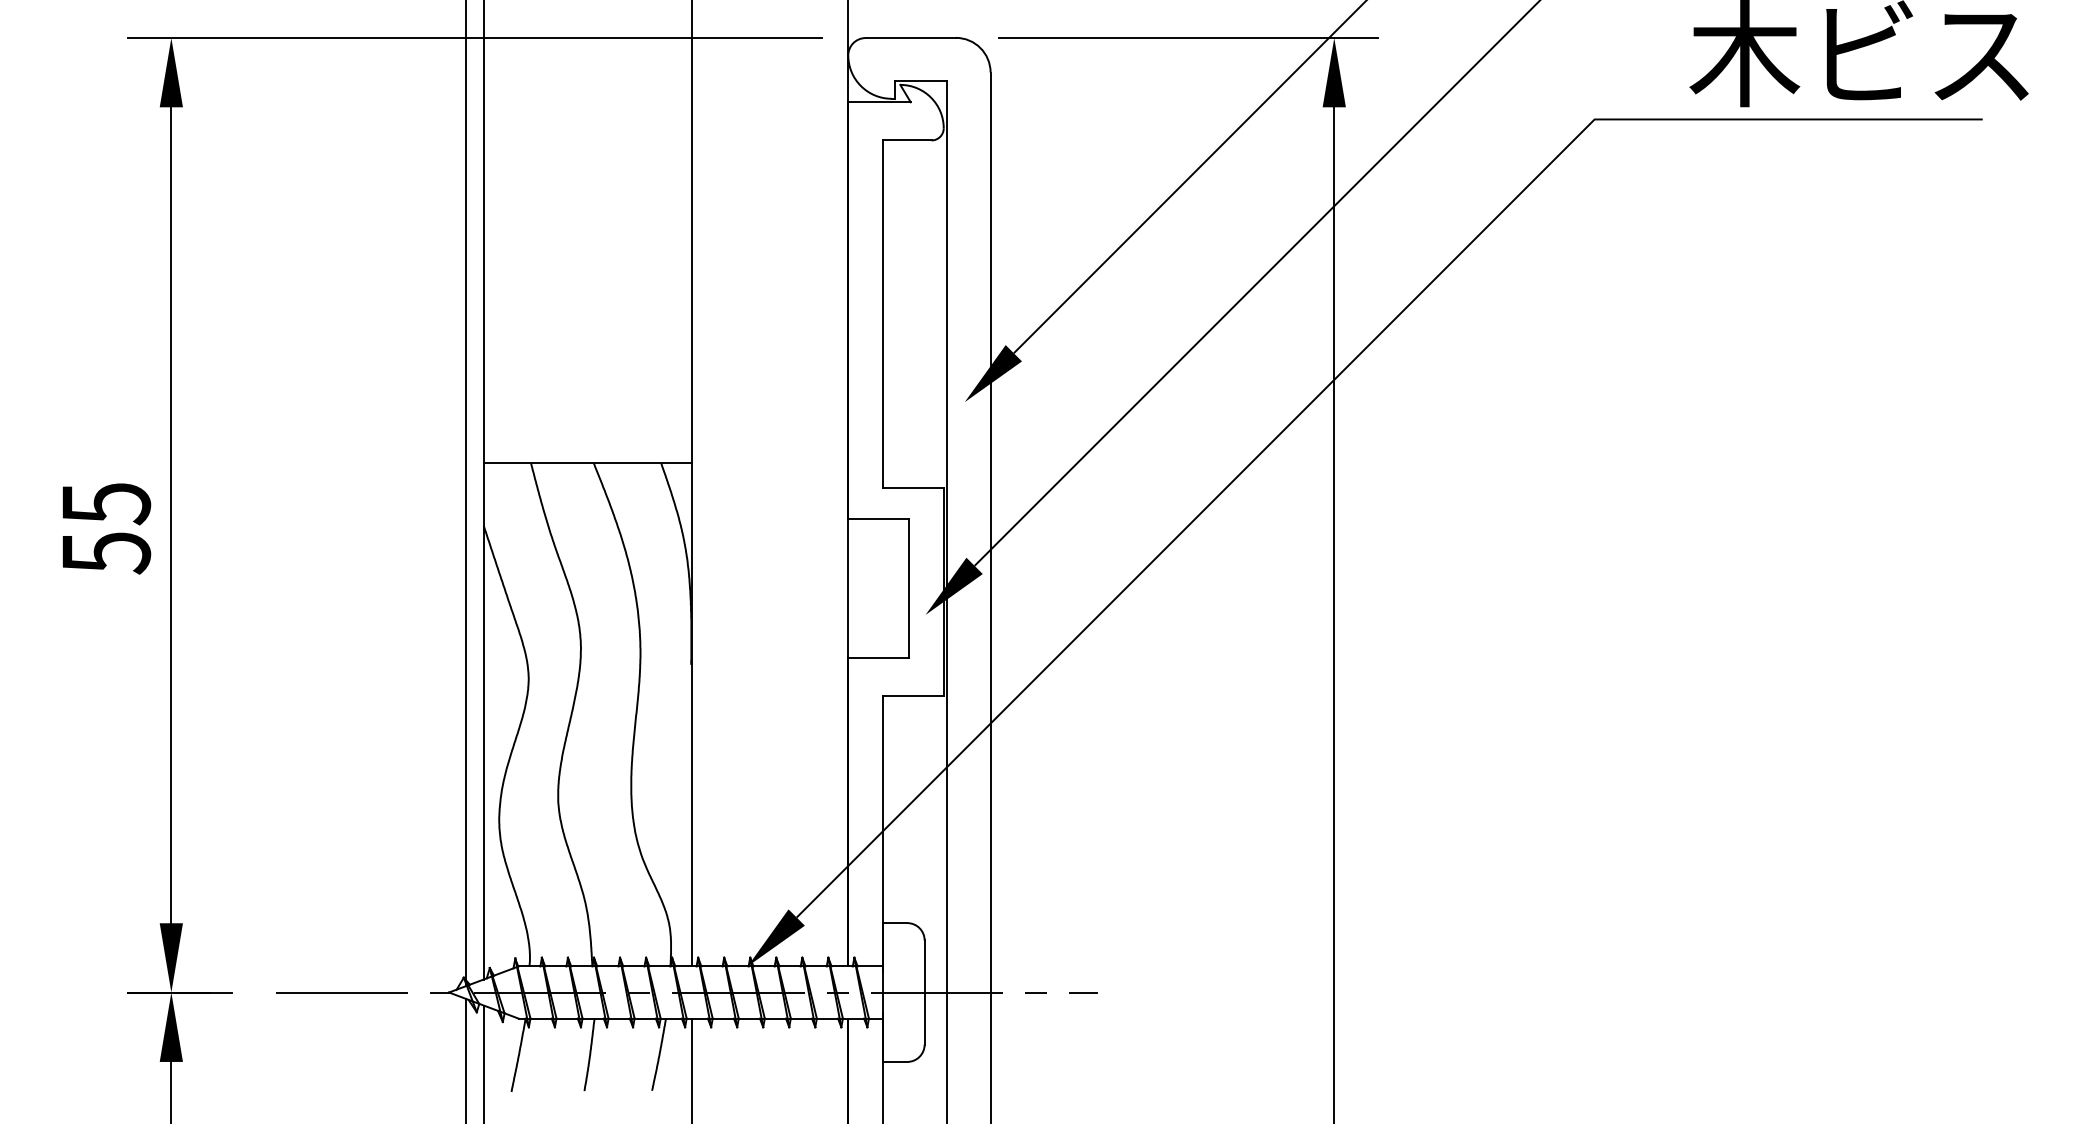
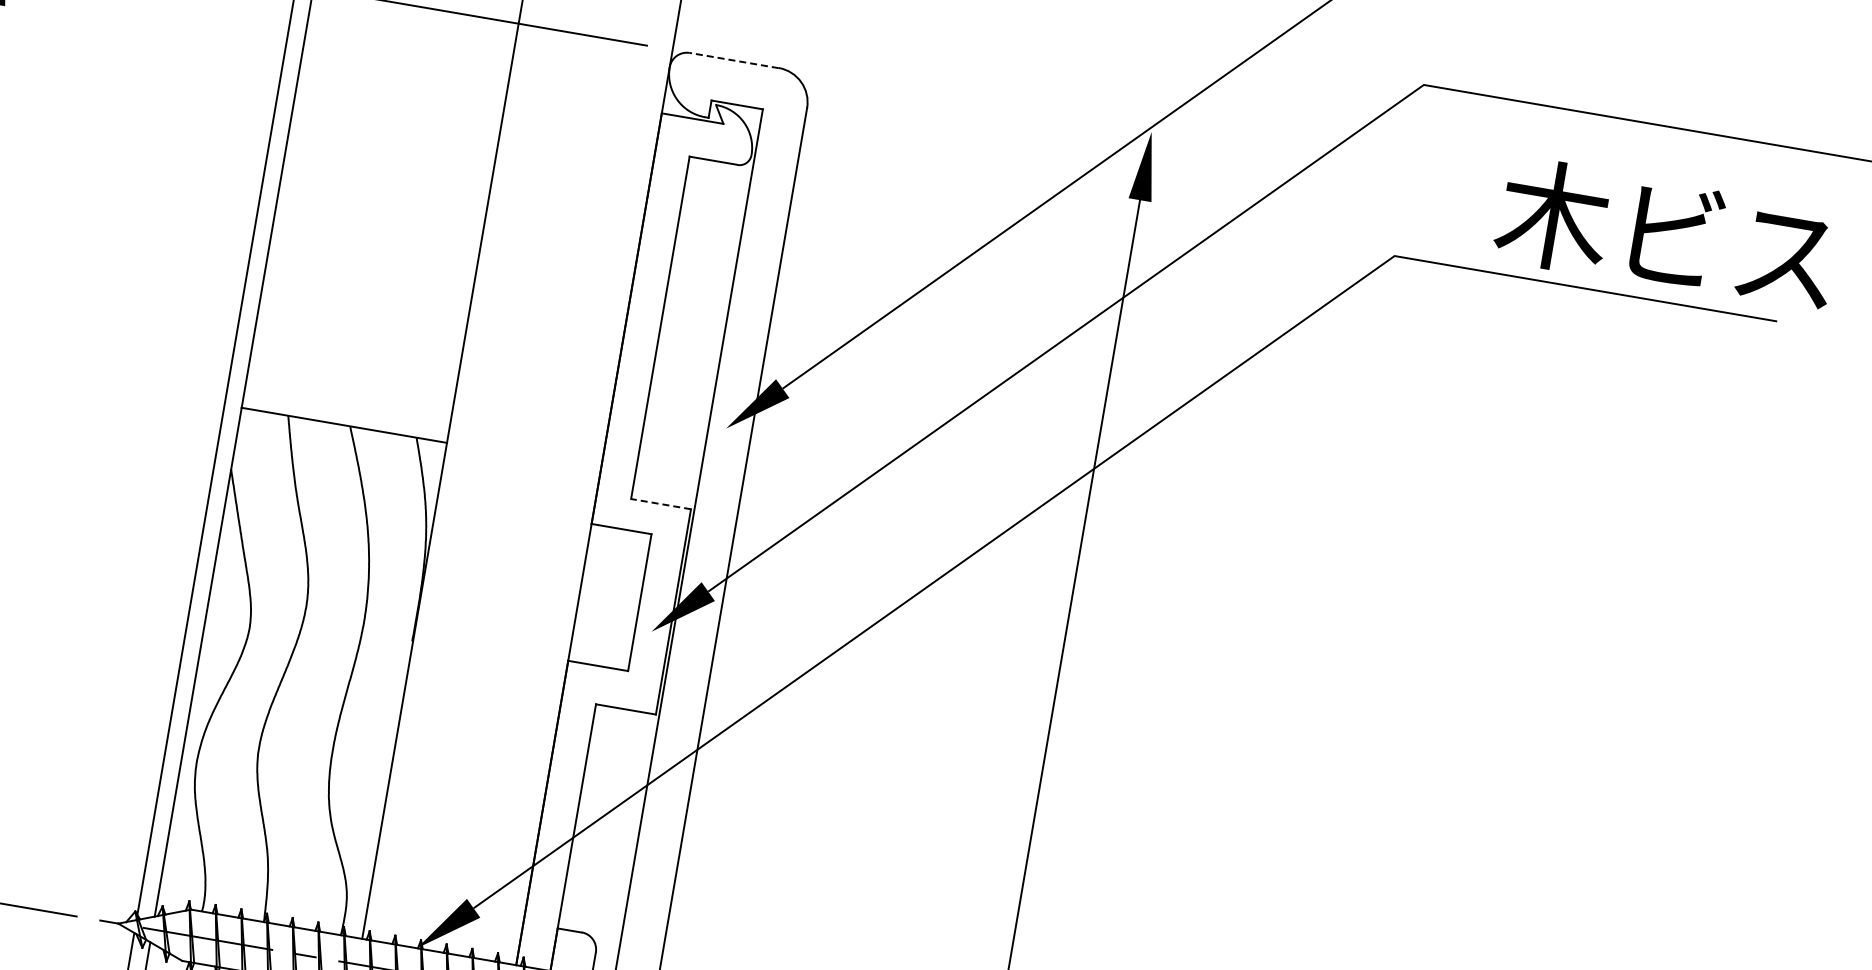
line: (910, 38) -> (733, 60), solid -> dashed
line: (1188, 38) -> (1007, 107), removed
line: (912, 487) -> (660, 503), solid -> dashed

